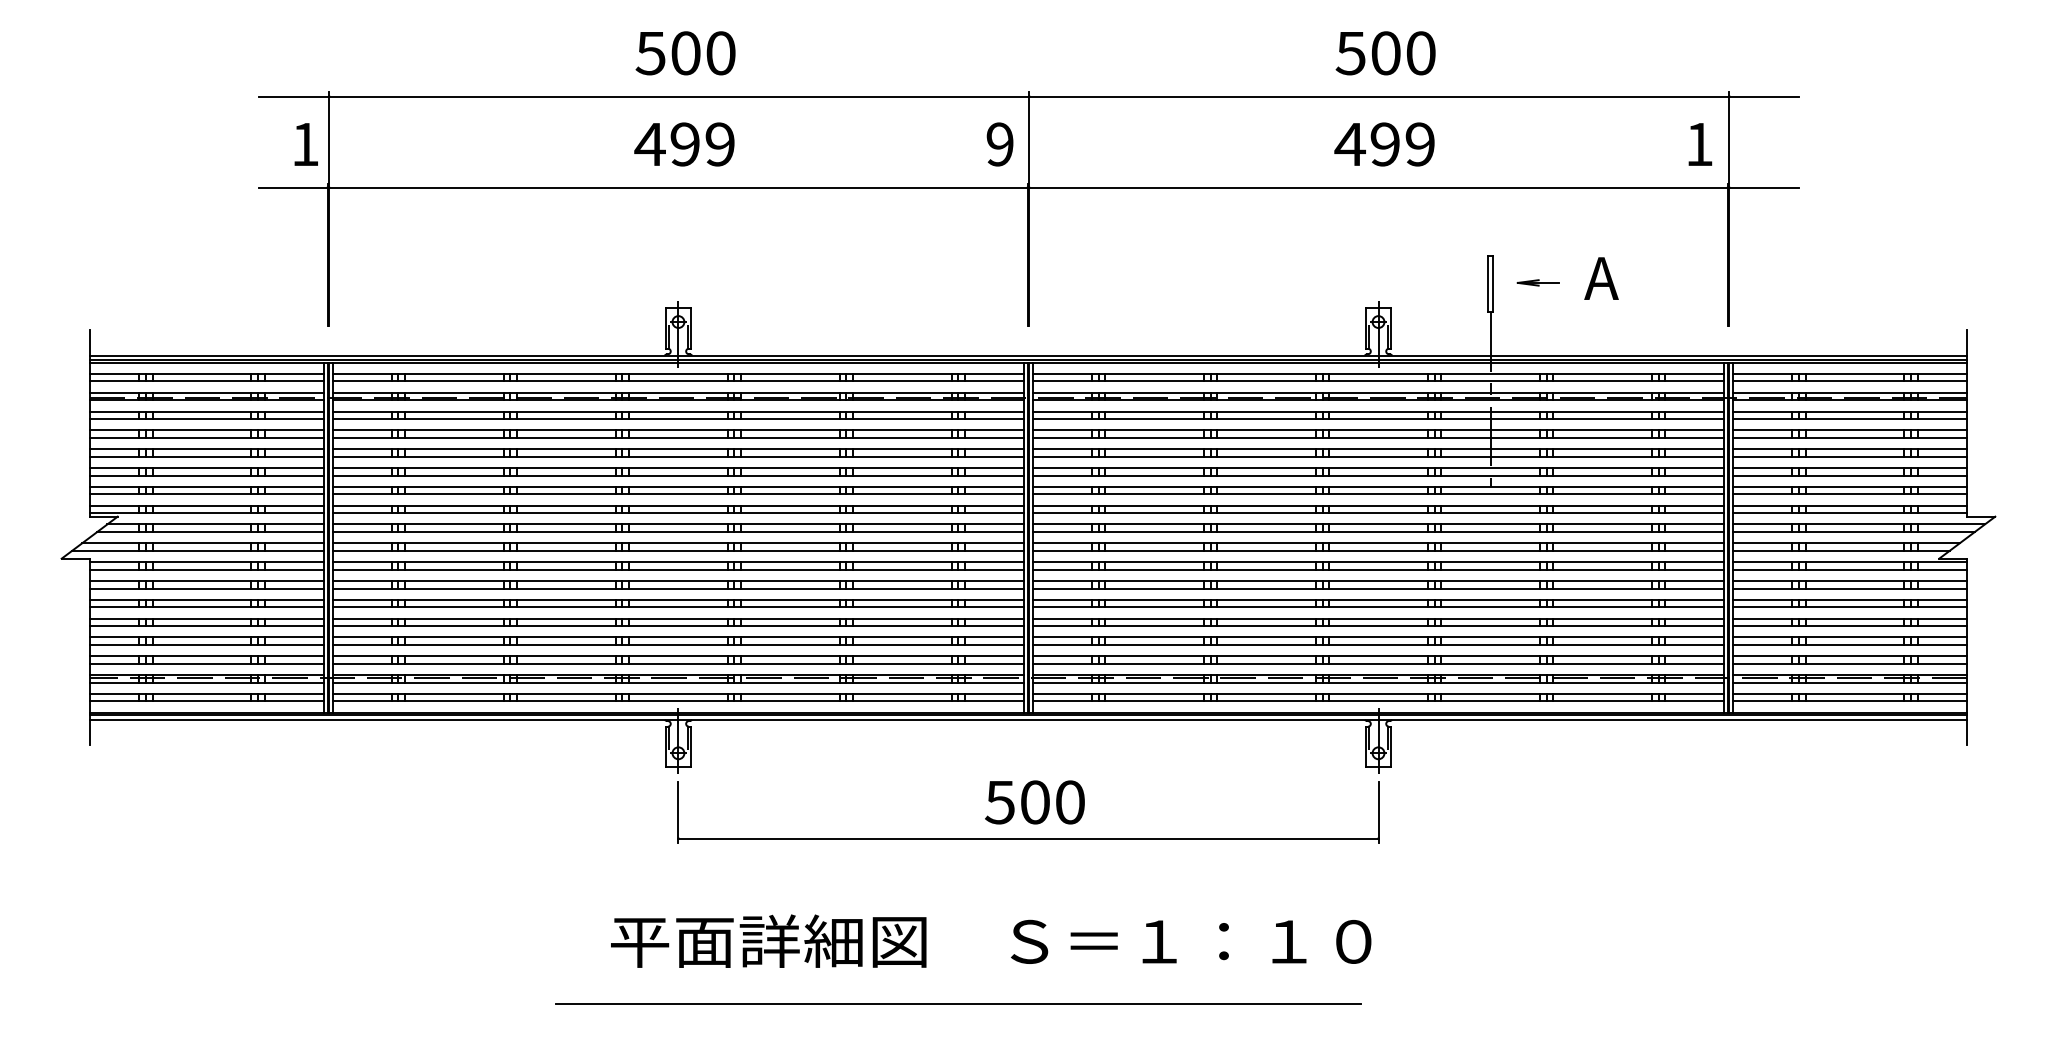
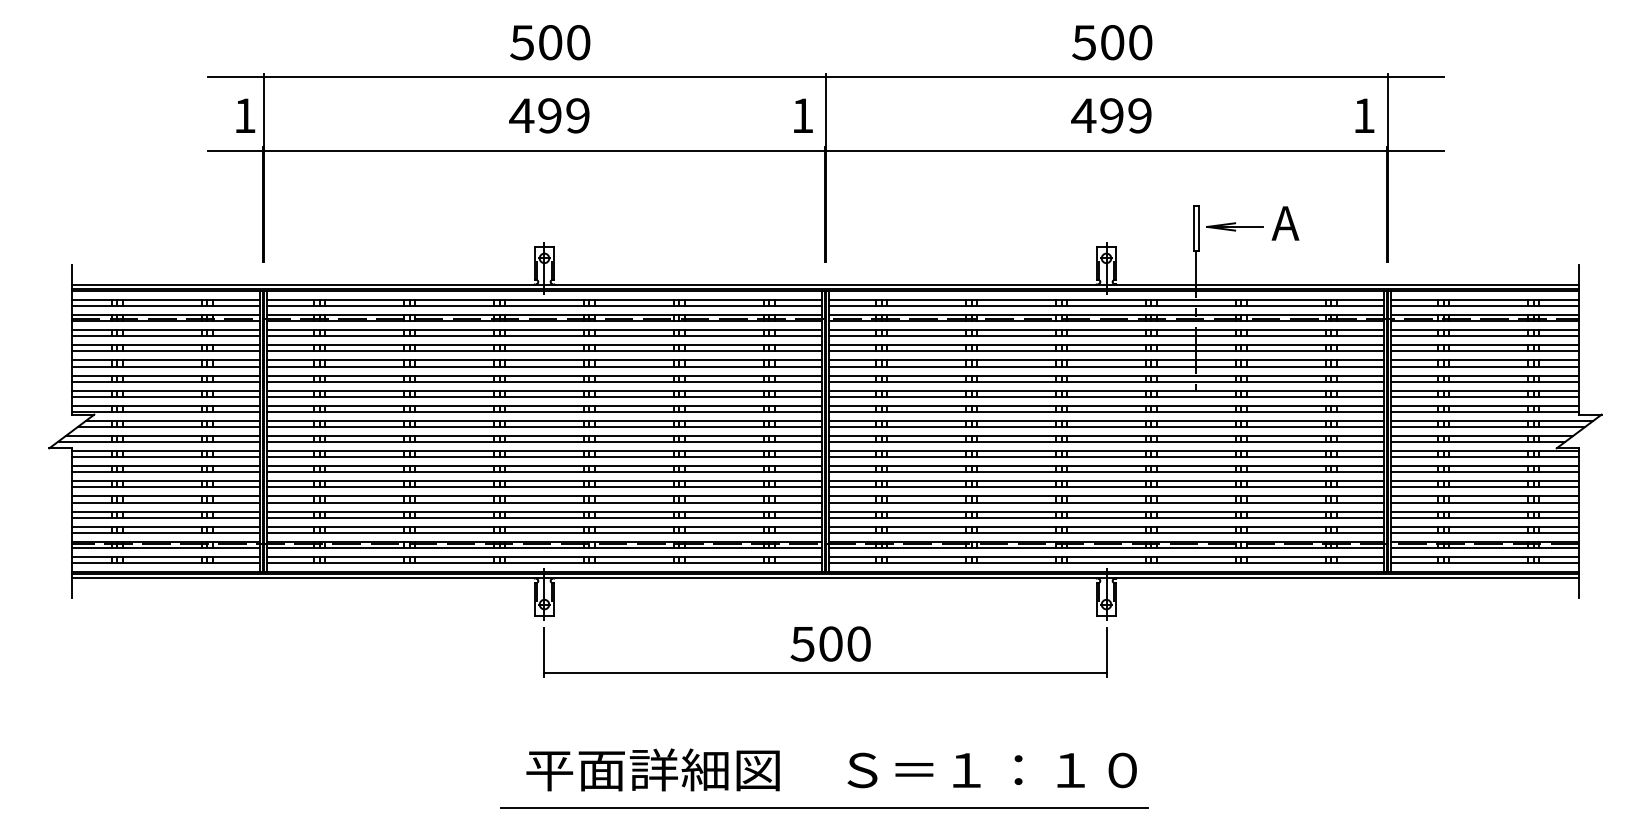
text: (999, 144) -> (802, 115), 9 -> 1
part: (1538, 282) -> (1234, 226), size x1.67
text: (991, 940) -> (831, 769), moved
line: (958, 1003) -> (824, 807), moved

